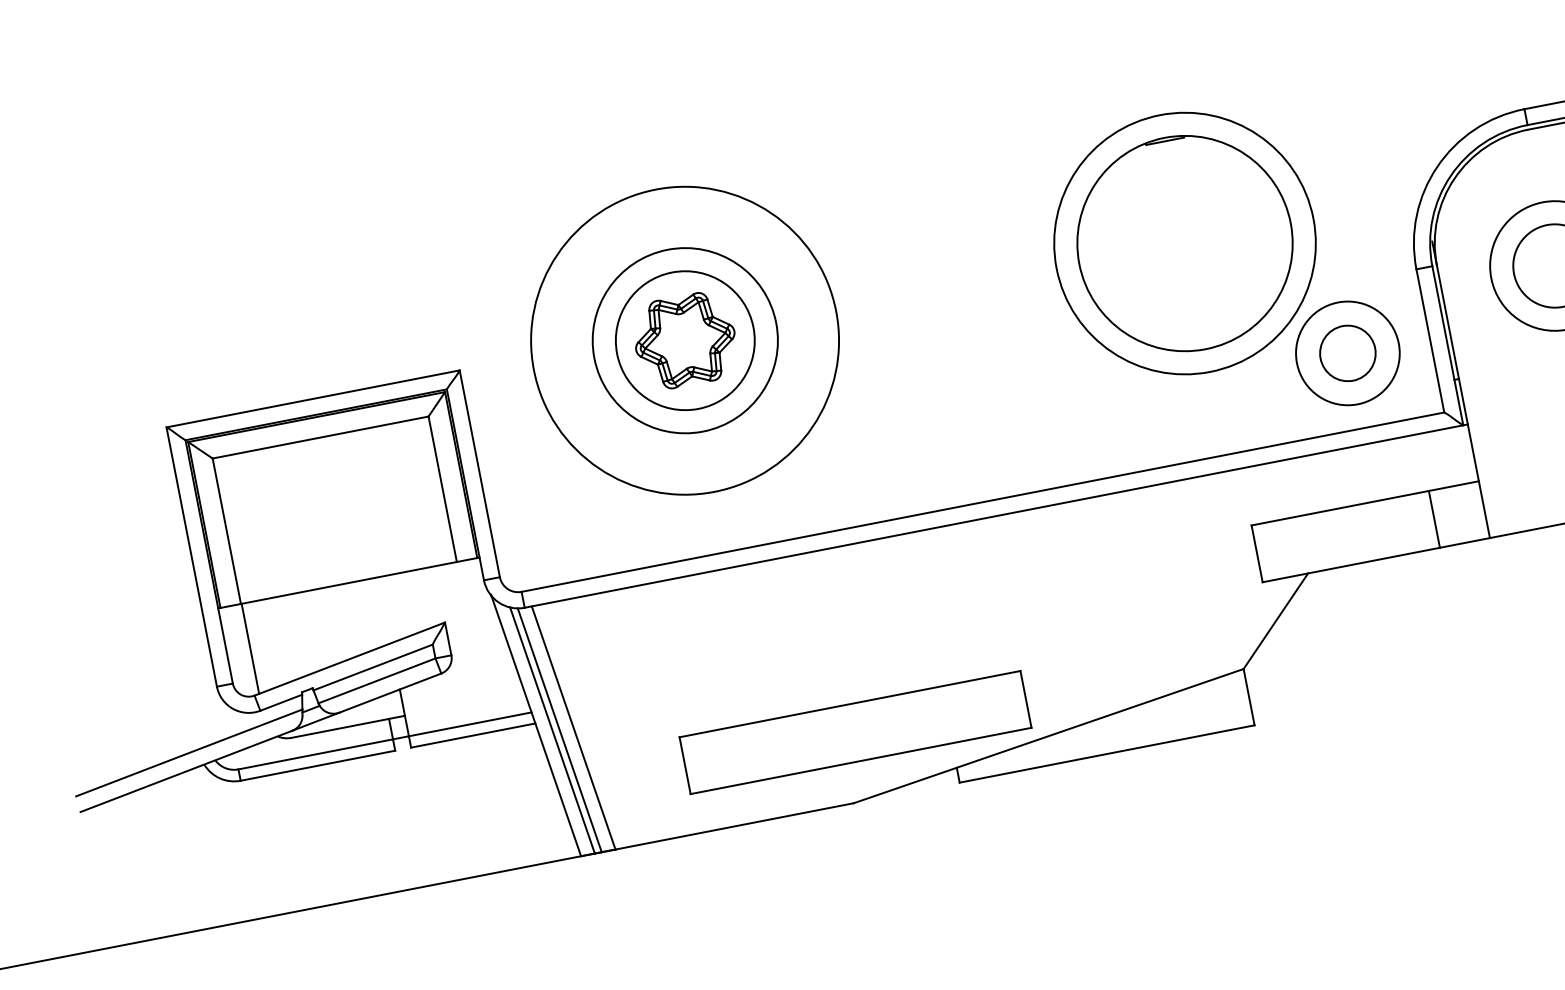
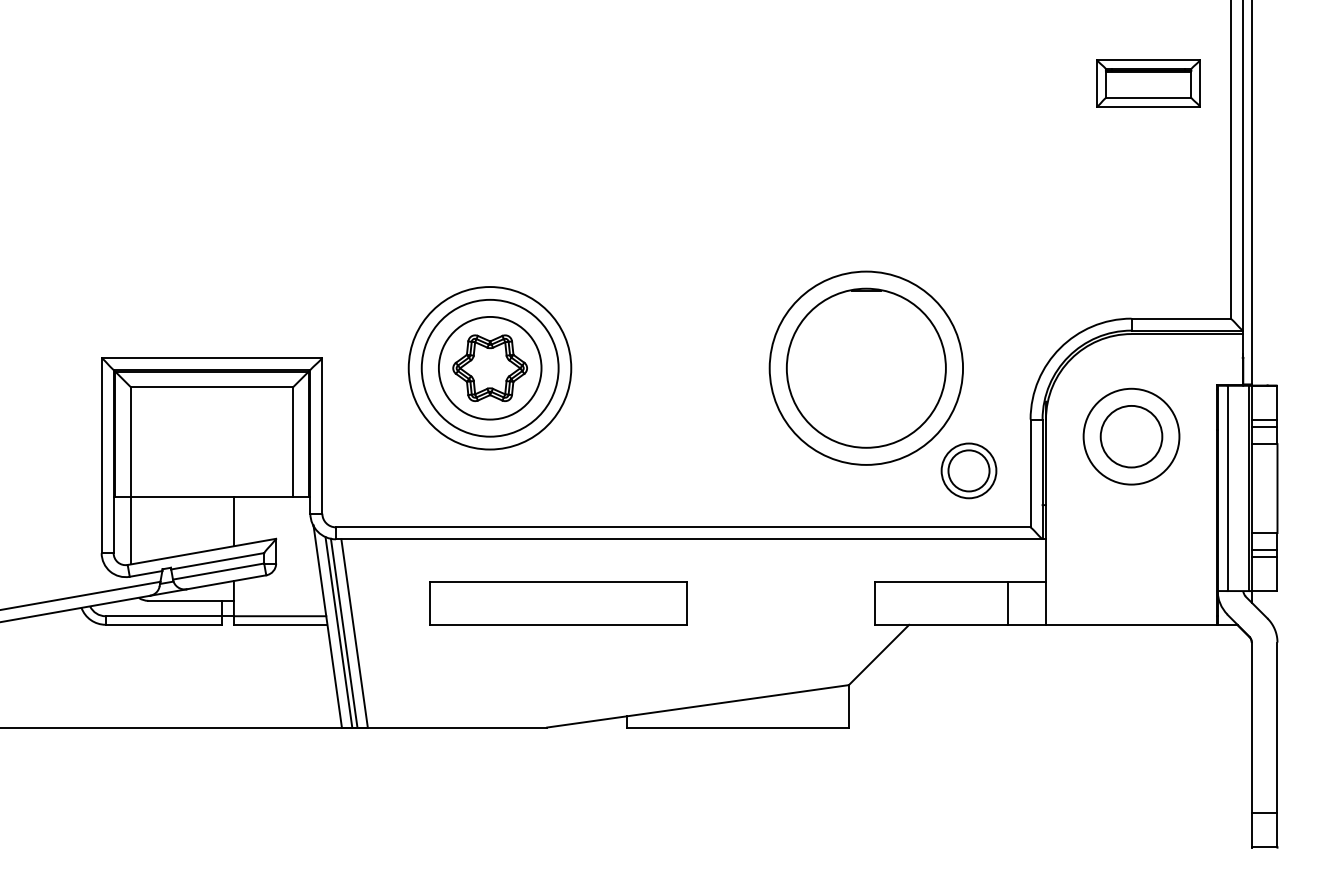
circle: (684, 341) -> (489, 368), size x0.71
circle: (1347, 353) -> (968, 470), size x0.71
line: (383, 610) -> (233, 521), added
part: (855, 732) -> (558, 603), moved

